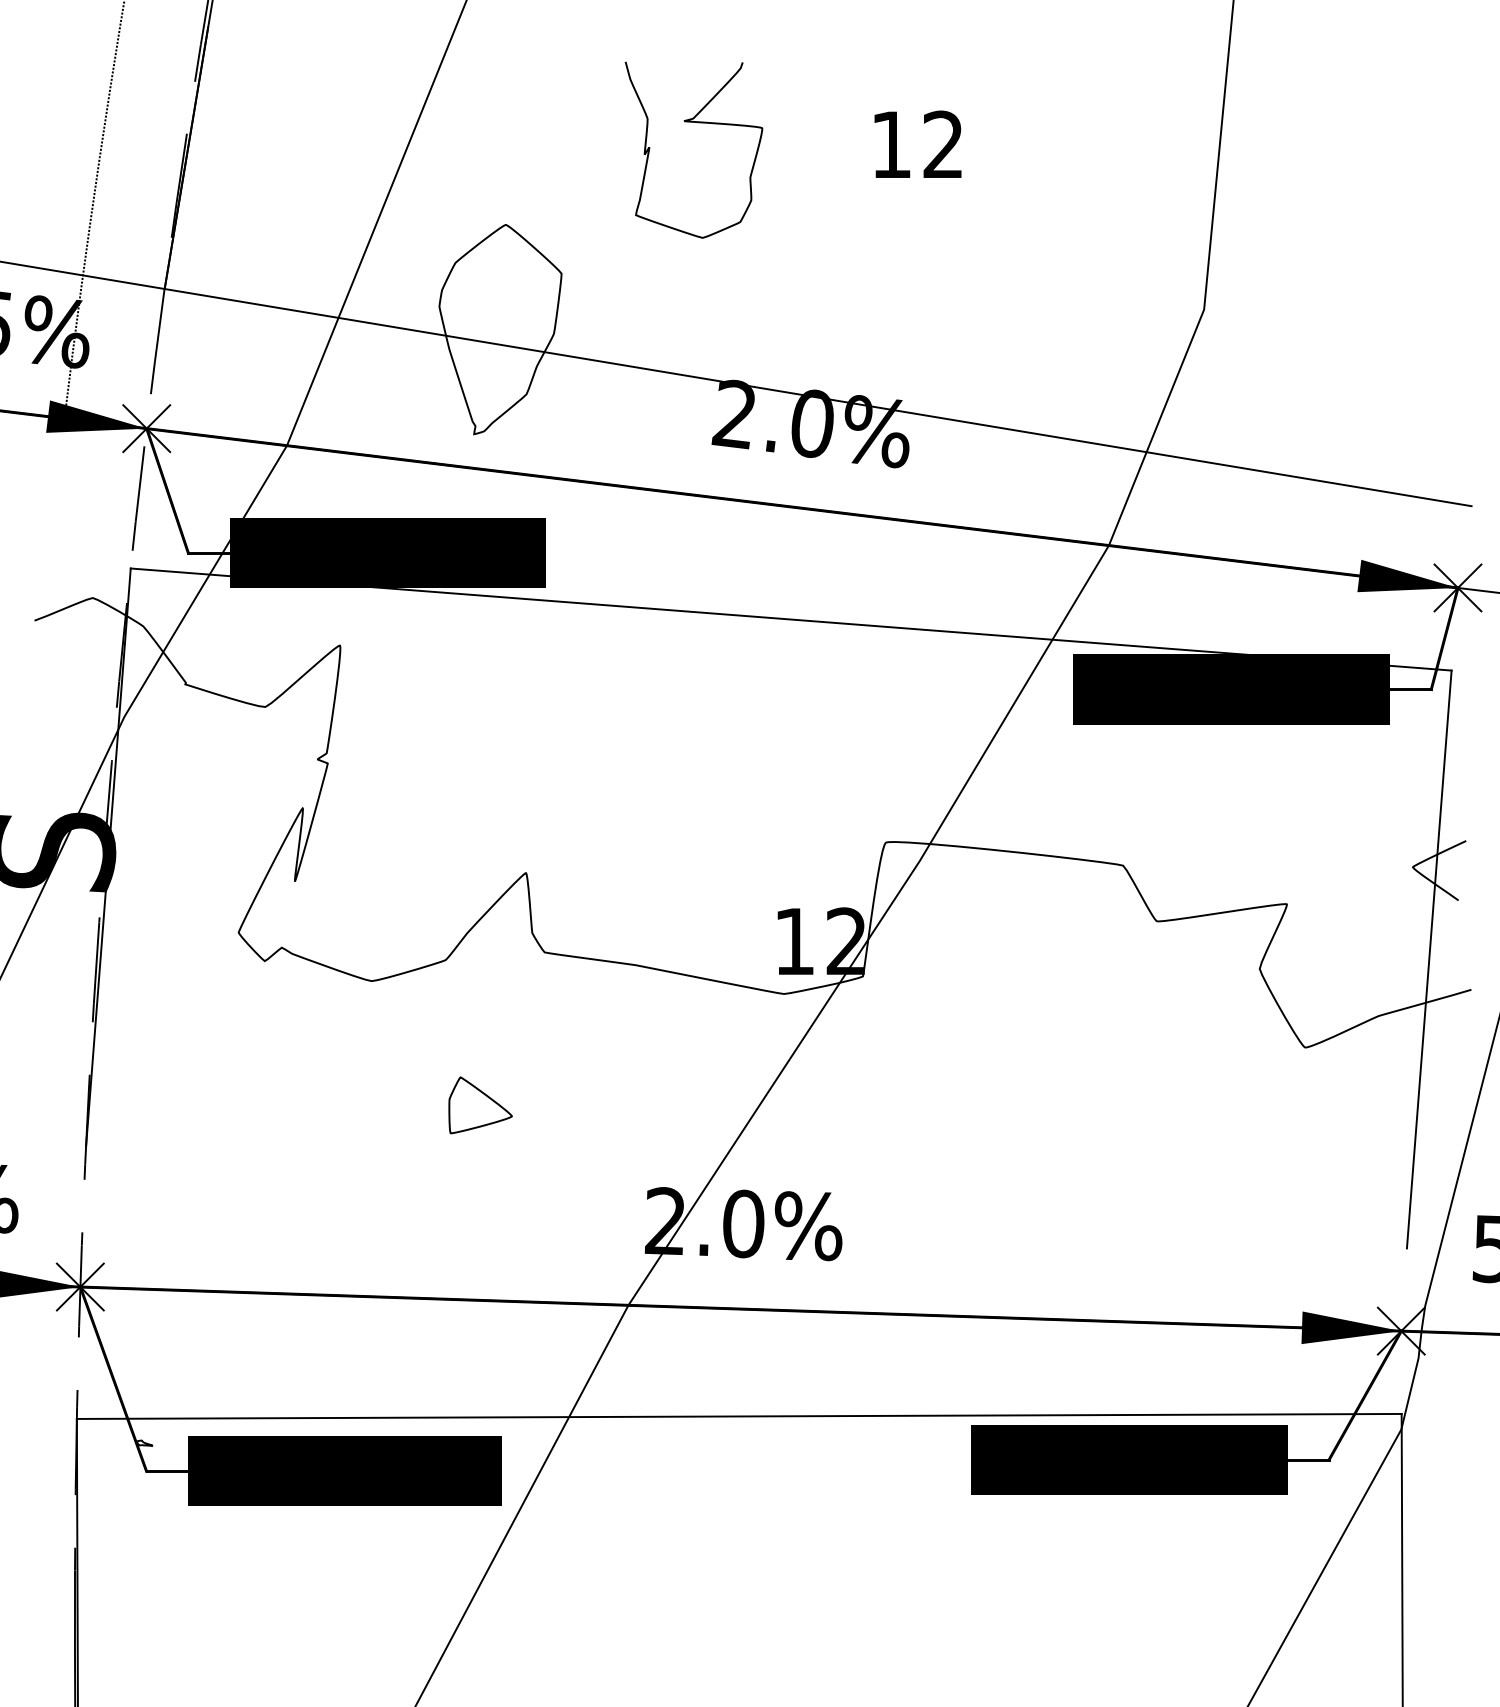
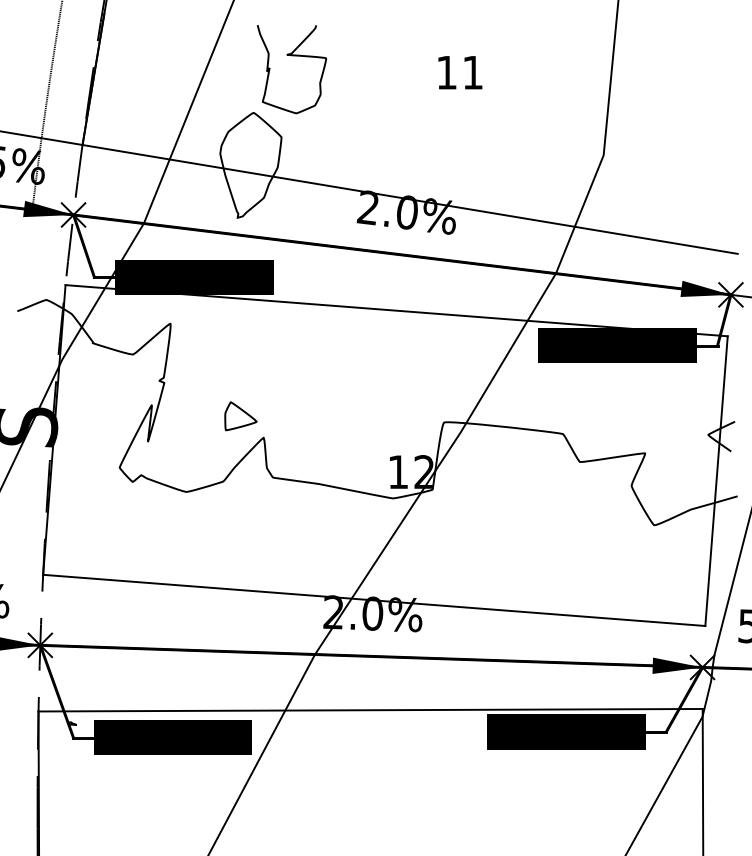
curve: (693, 124) -> (291, 56), moved
text: (942, 144) -> (472, 72), 12 -> 11
part: (479, 1105) -> (240, 416), moved
line: (747, 1197) -> (374, 600), added

